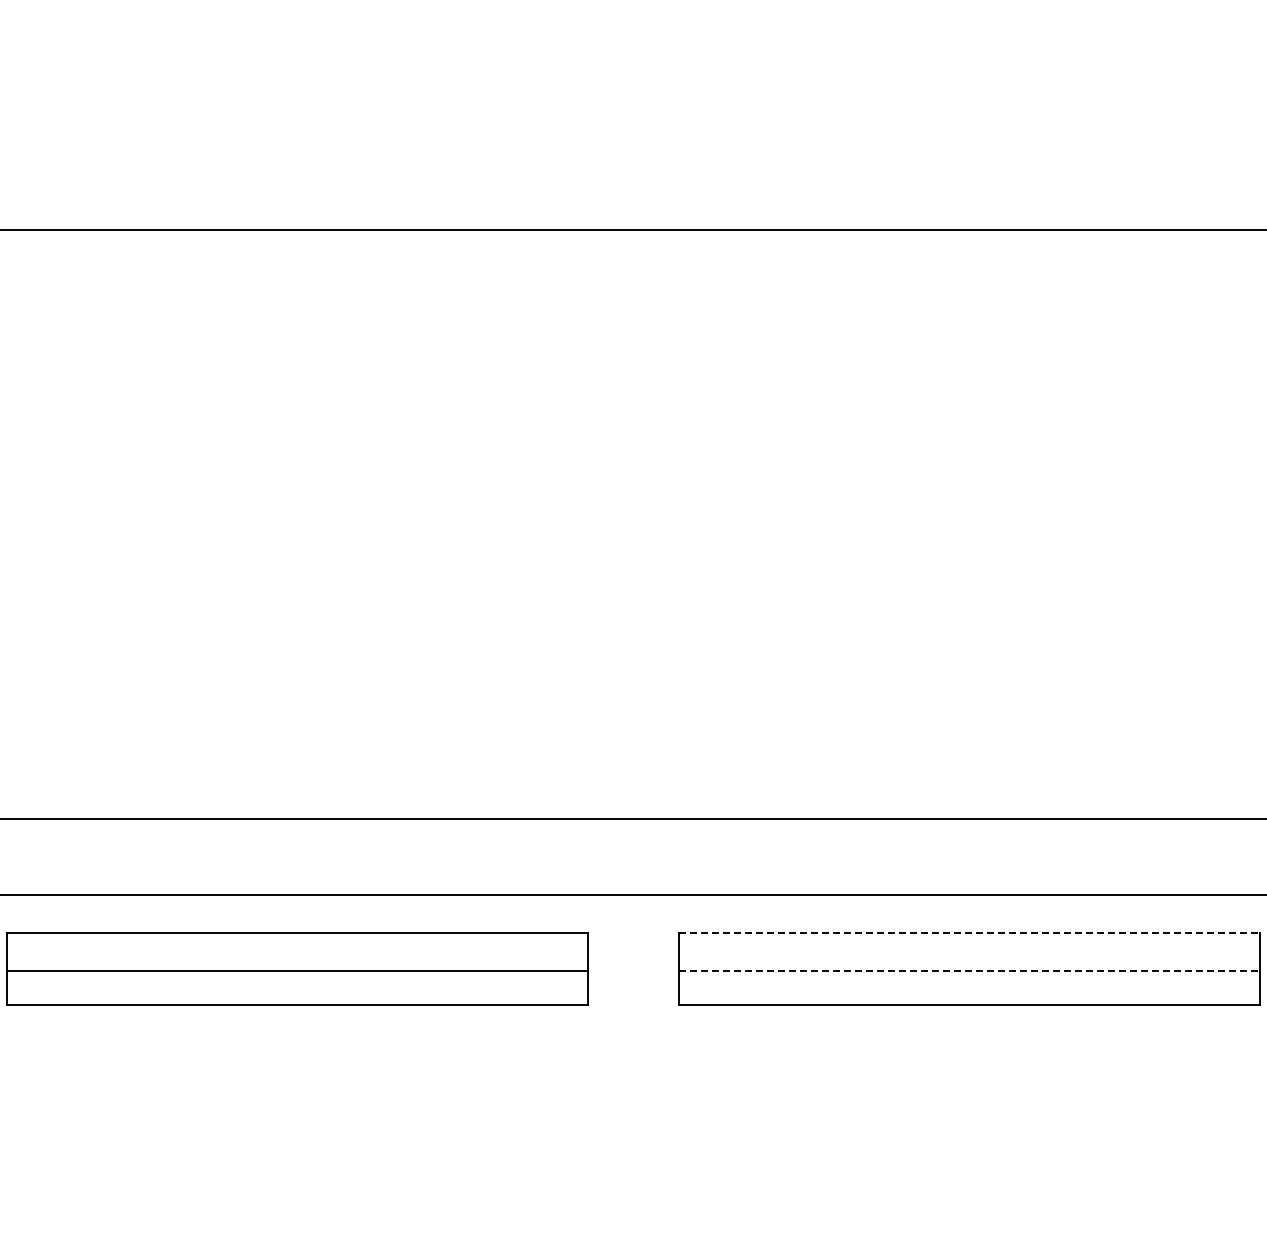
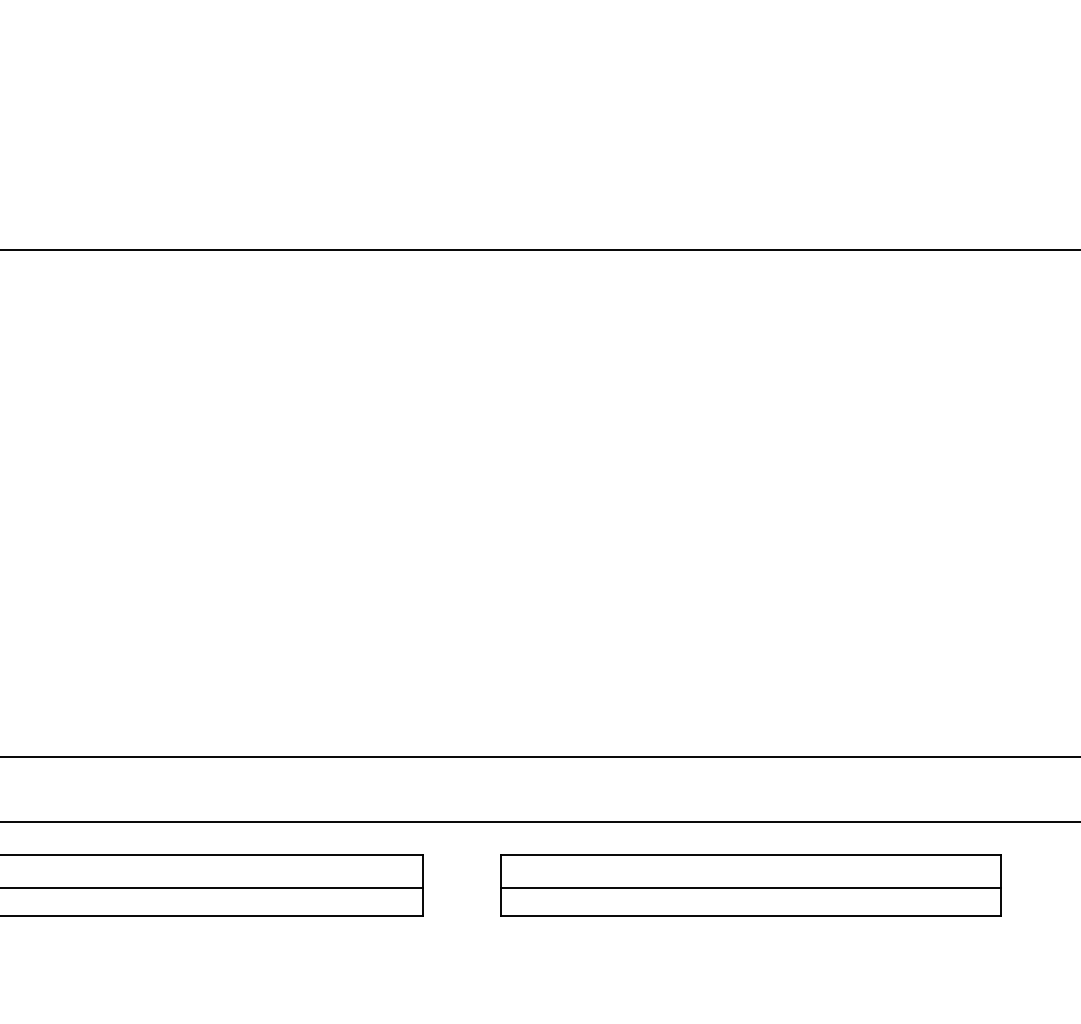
line: (969, 933) -> (750, 855), dashed -> solid
line: (969, 971) -> (750, 887), dashed -> solid

